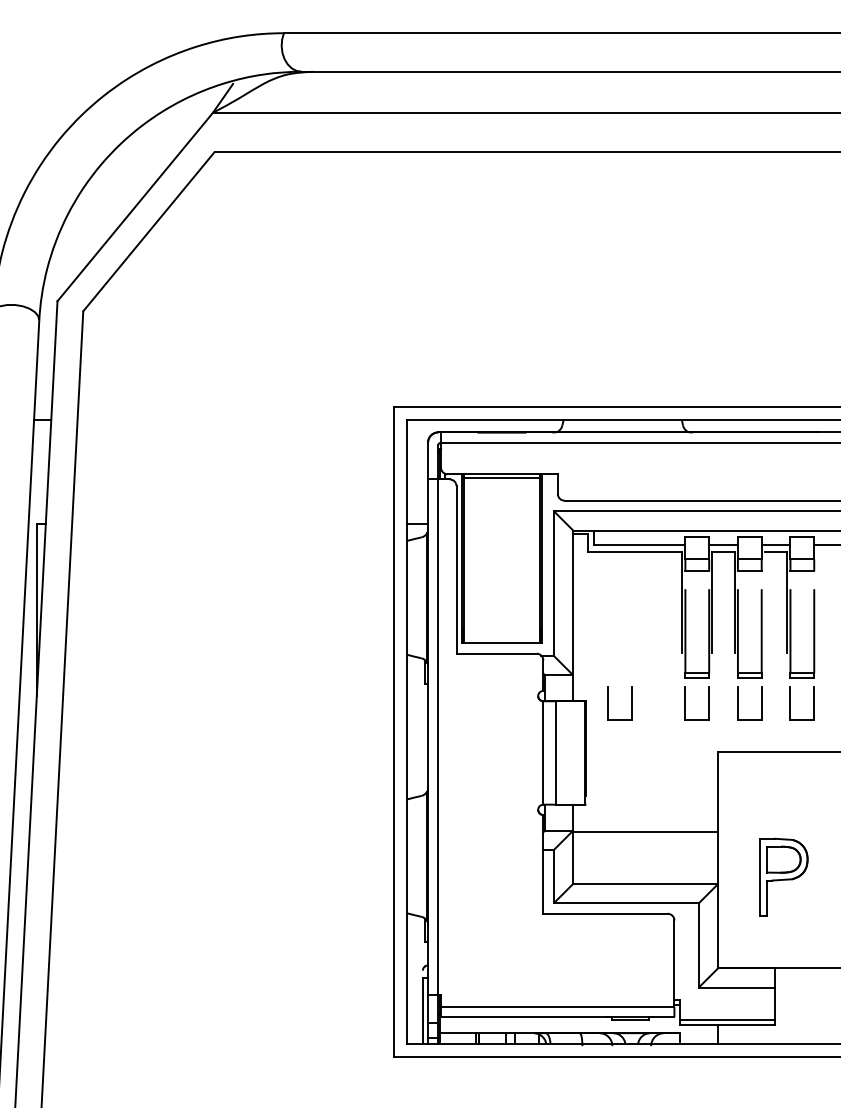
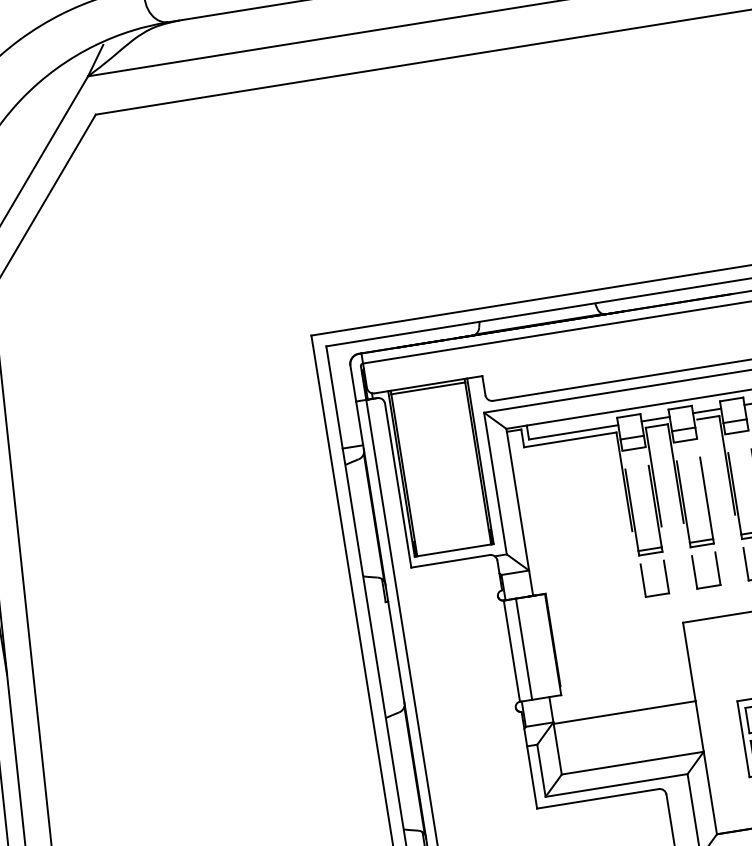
part: (608, 703) -> (567, 592), removed

